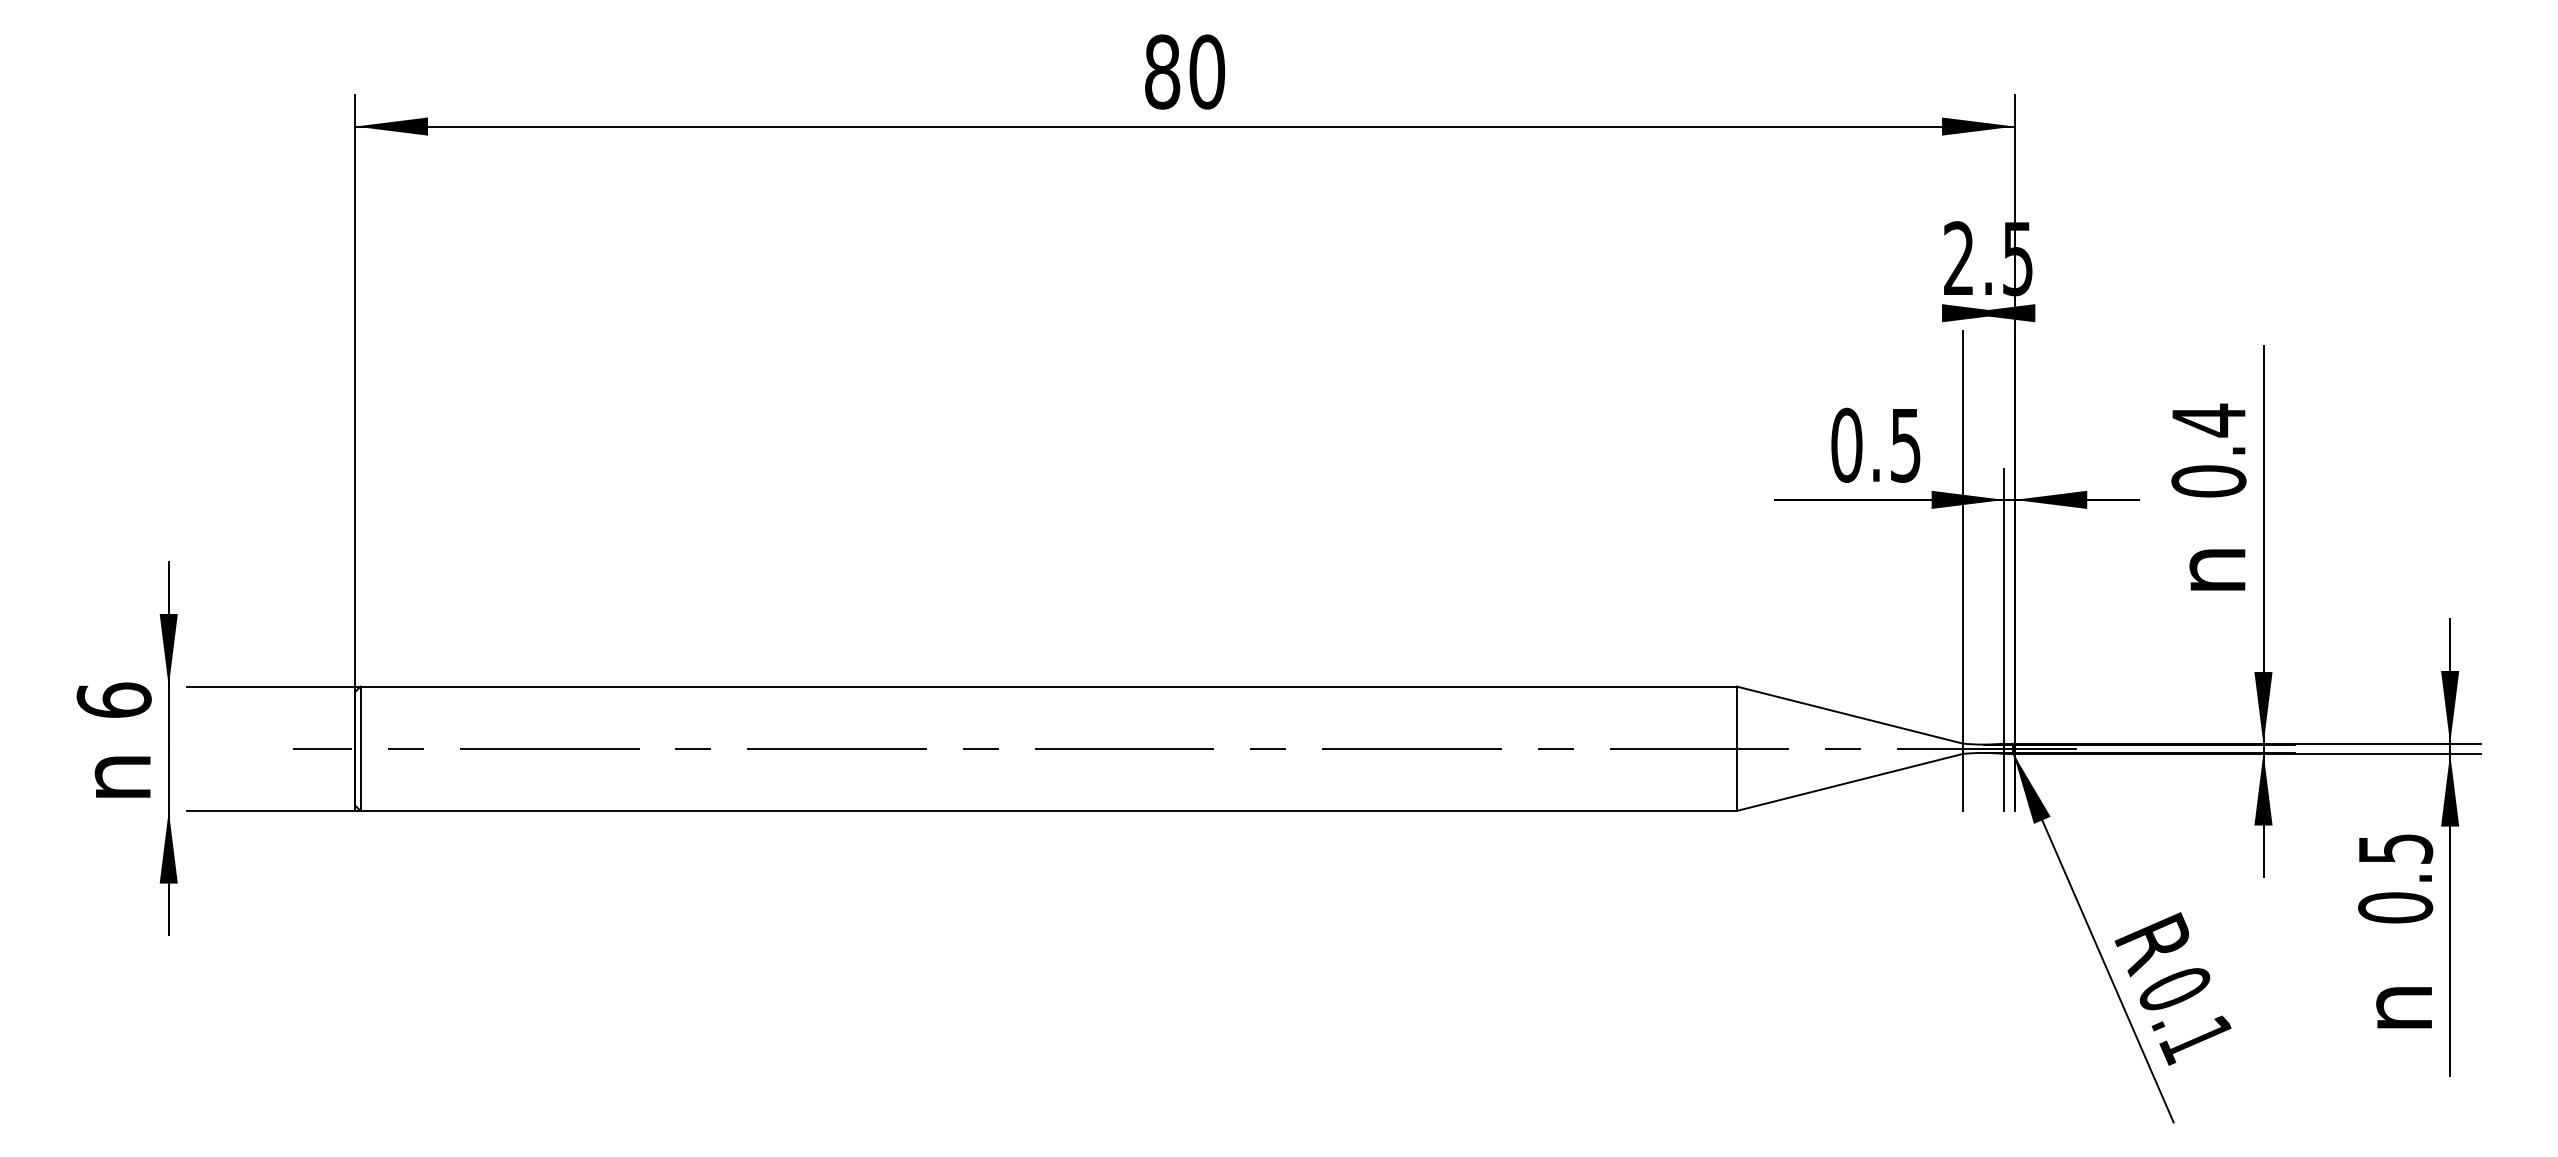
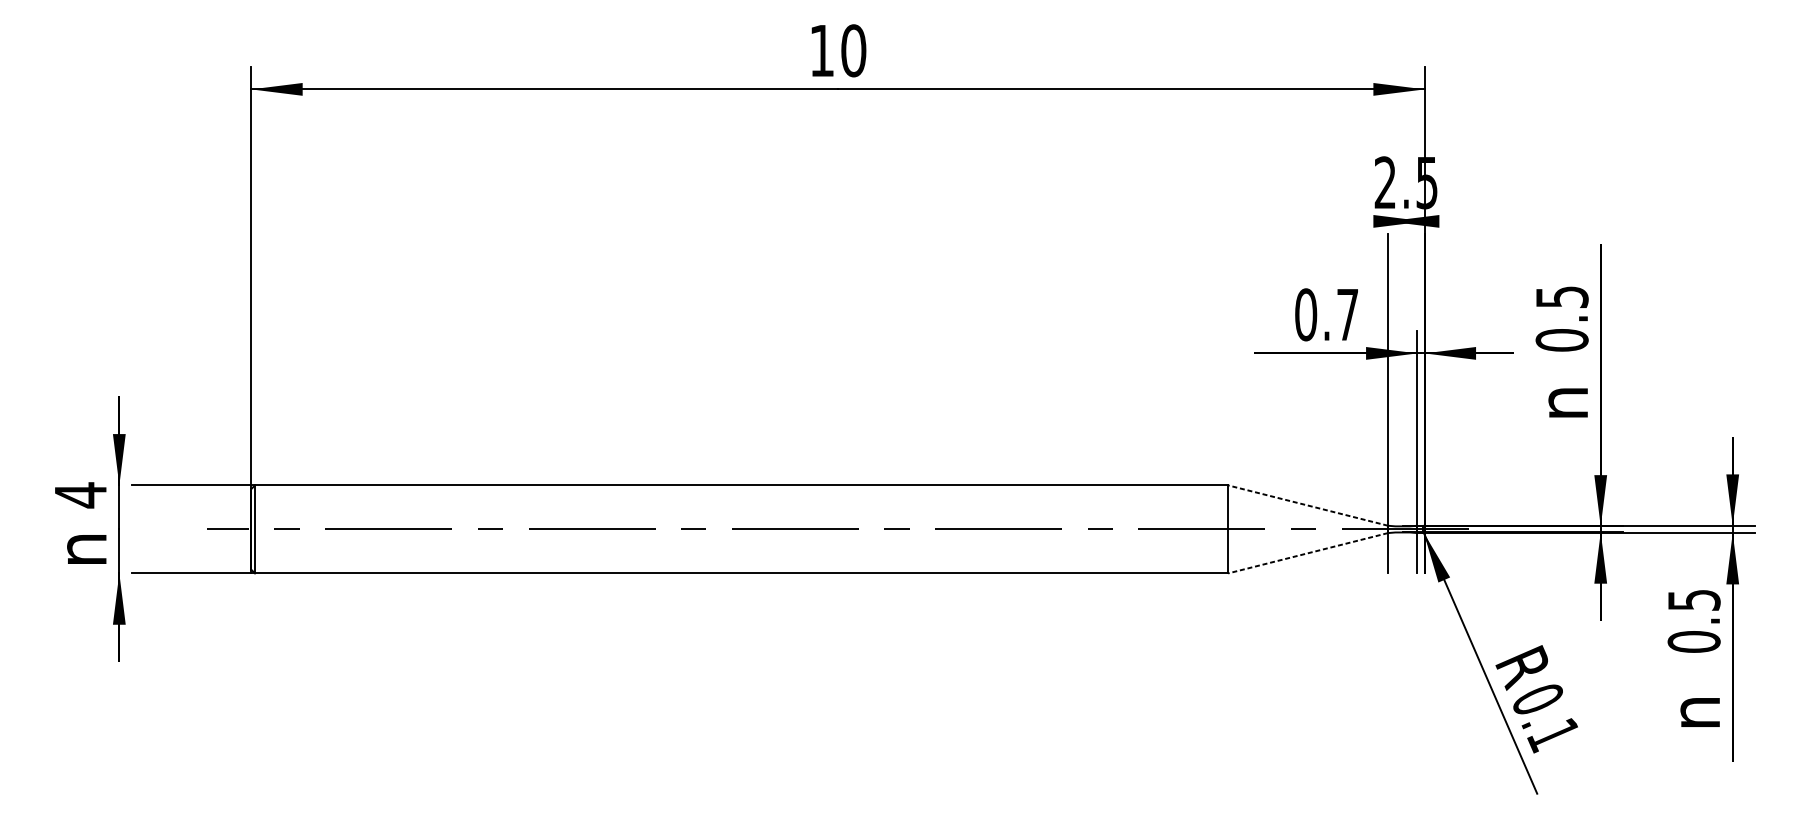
text: (1162, 71) -> (822, 50), 80 -> 10
text: (2209, 420) -> (1562, 297), 0.4 -> 0.5
text: (1905, 445) -> (1347, 314), 0.5 -> 0.7
text: (113, 700) -> (80, 495), 6 -> 4
line: (1849, 715) -> (1307, 505), solid -> dashed
line: (1849, 782) -> (1307, 553), solid -> dashed

